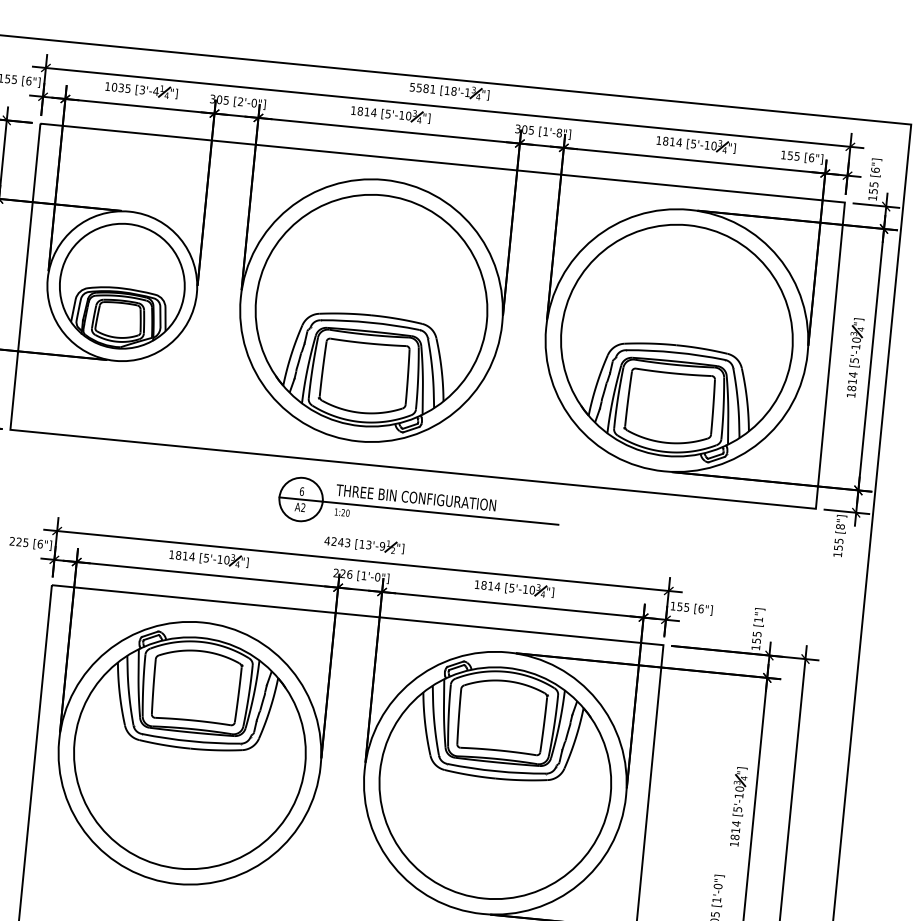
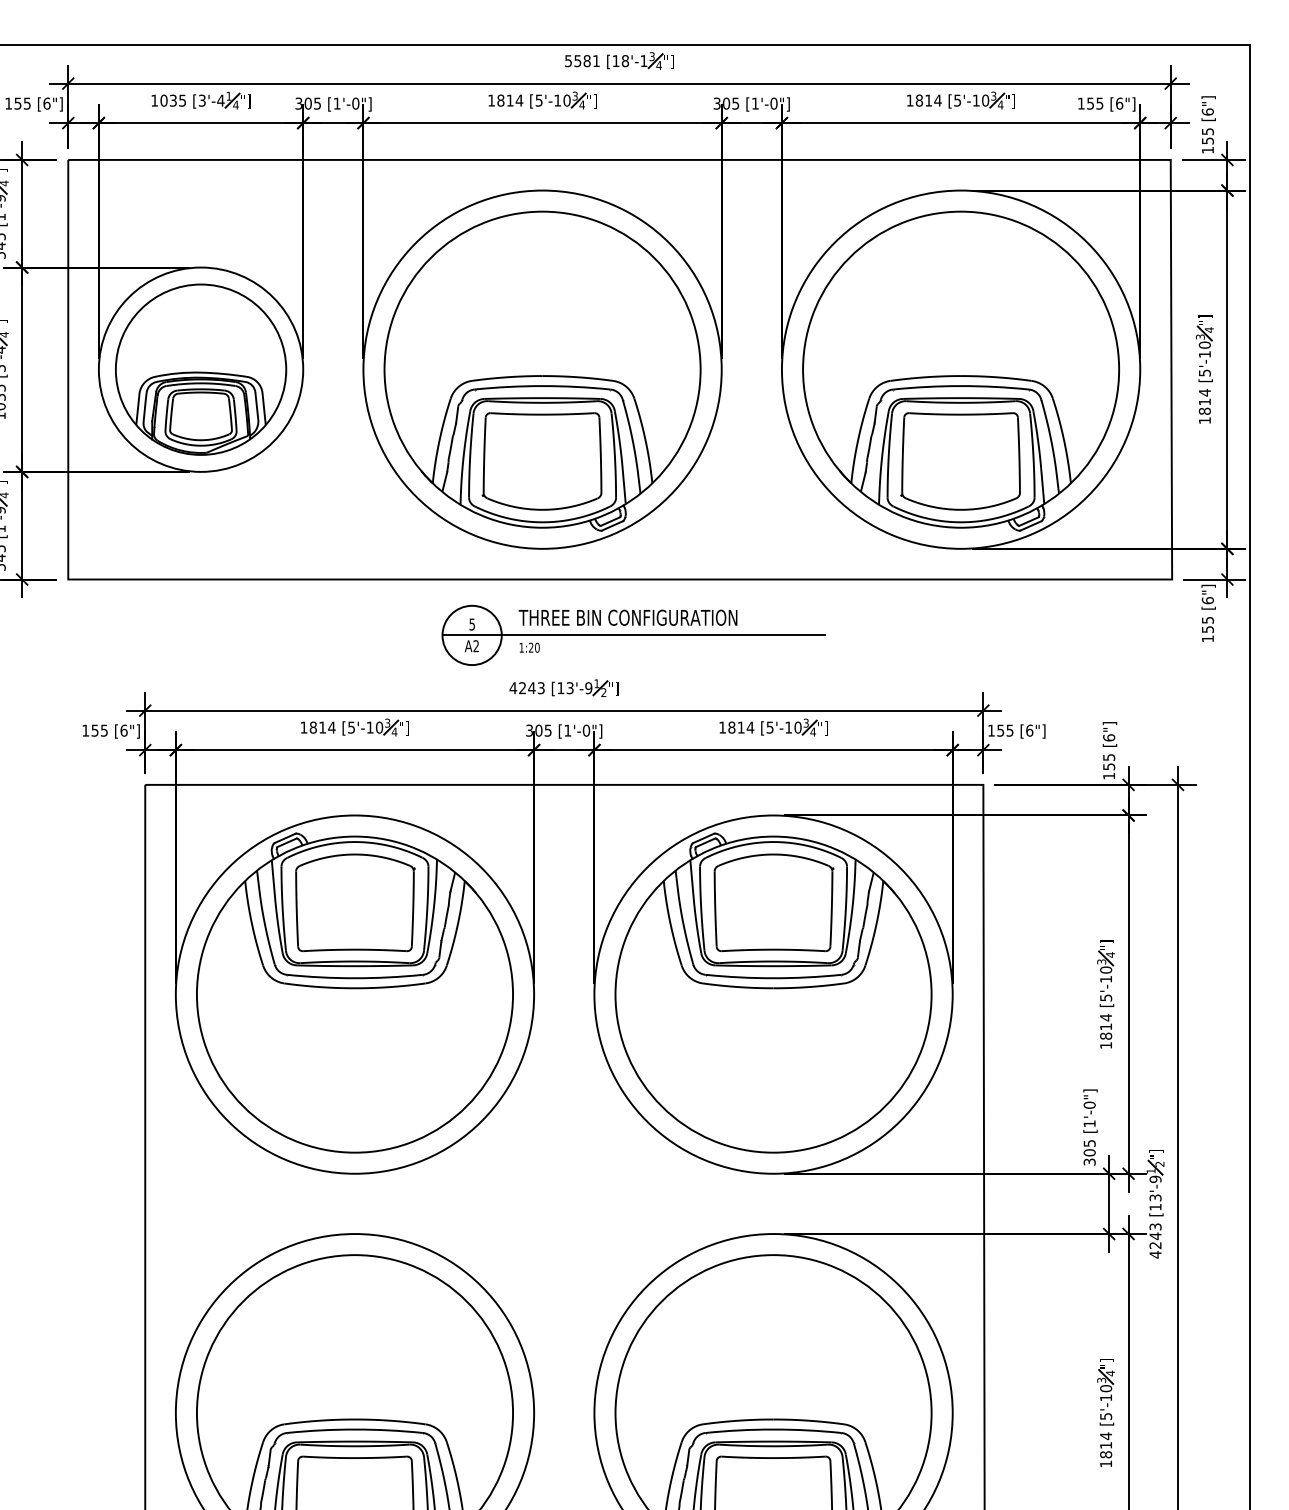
text: (240, 101) -> (336, 103), [2'-0"] -> [1'-0"]
text: (559, 132) -> (773, 103), [1'-8"] -> [1'-0"]
text: (302, 491) -> (472, 624), 6 -> 5
text: (840, 526) -> (1207, 600), [8"] -> [6"]
text: (15, 541) -> (90, 730), 225 -> 155
text: (342, 573) -> (538, 730), 226 -> 305
text: (758, 619) -> (1109, 737), [1"] -> [6"]

